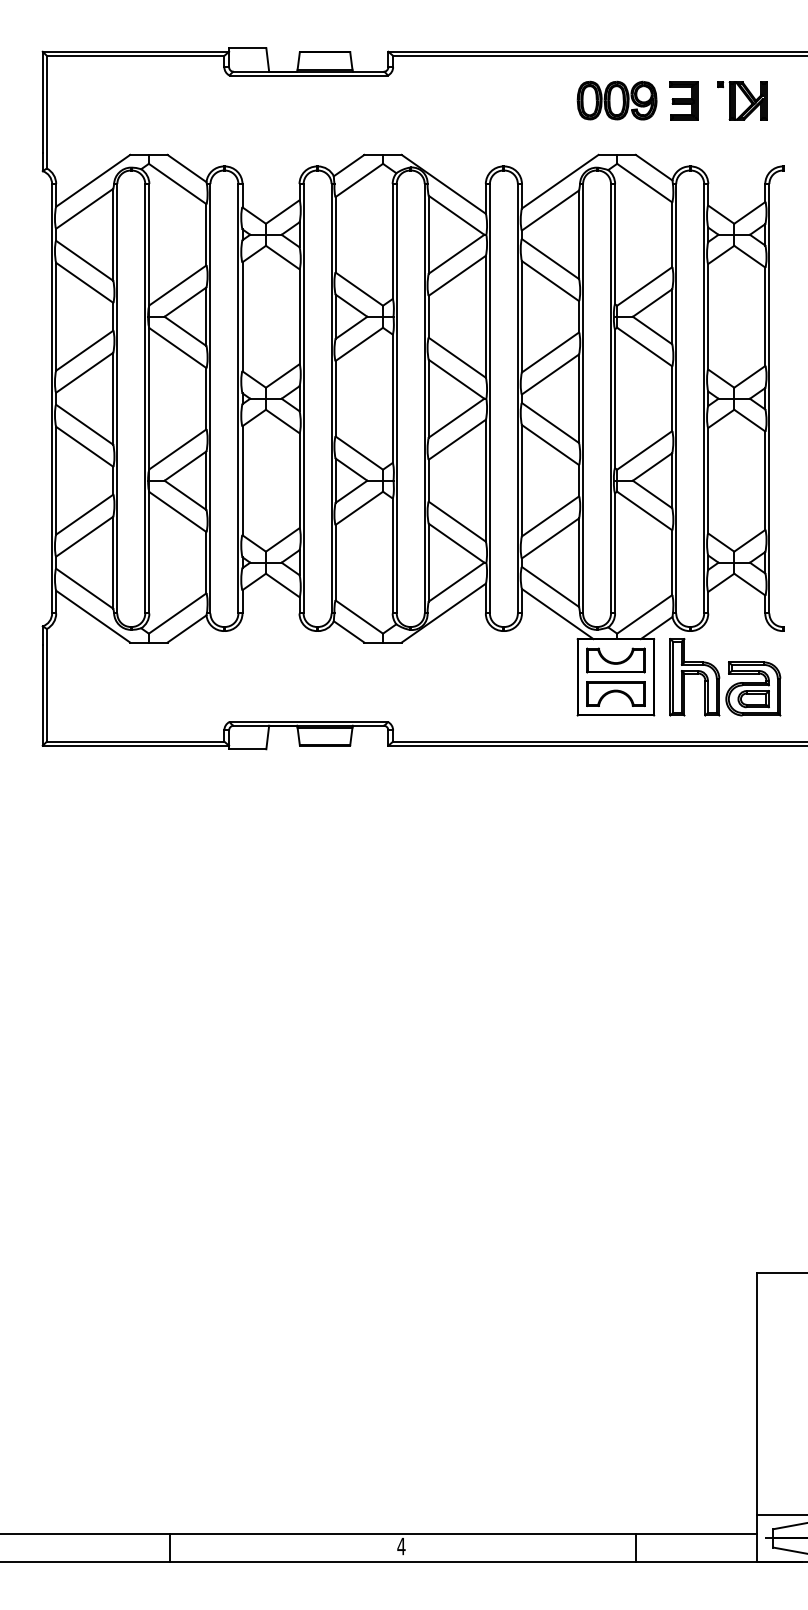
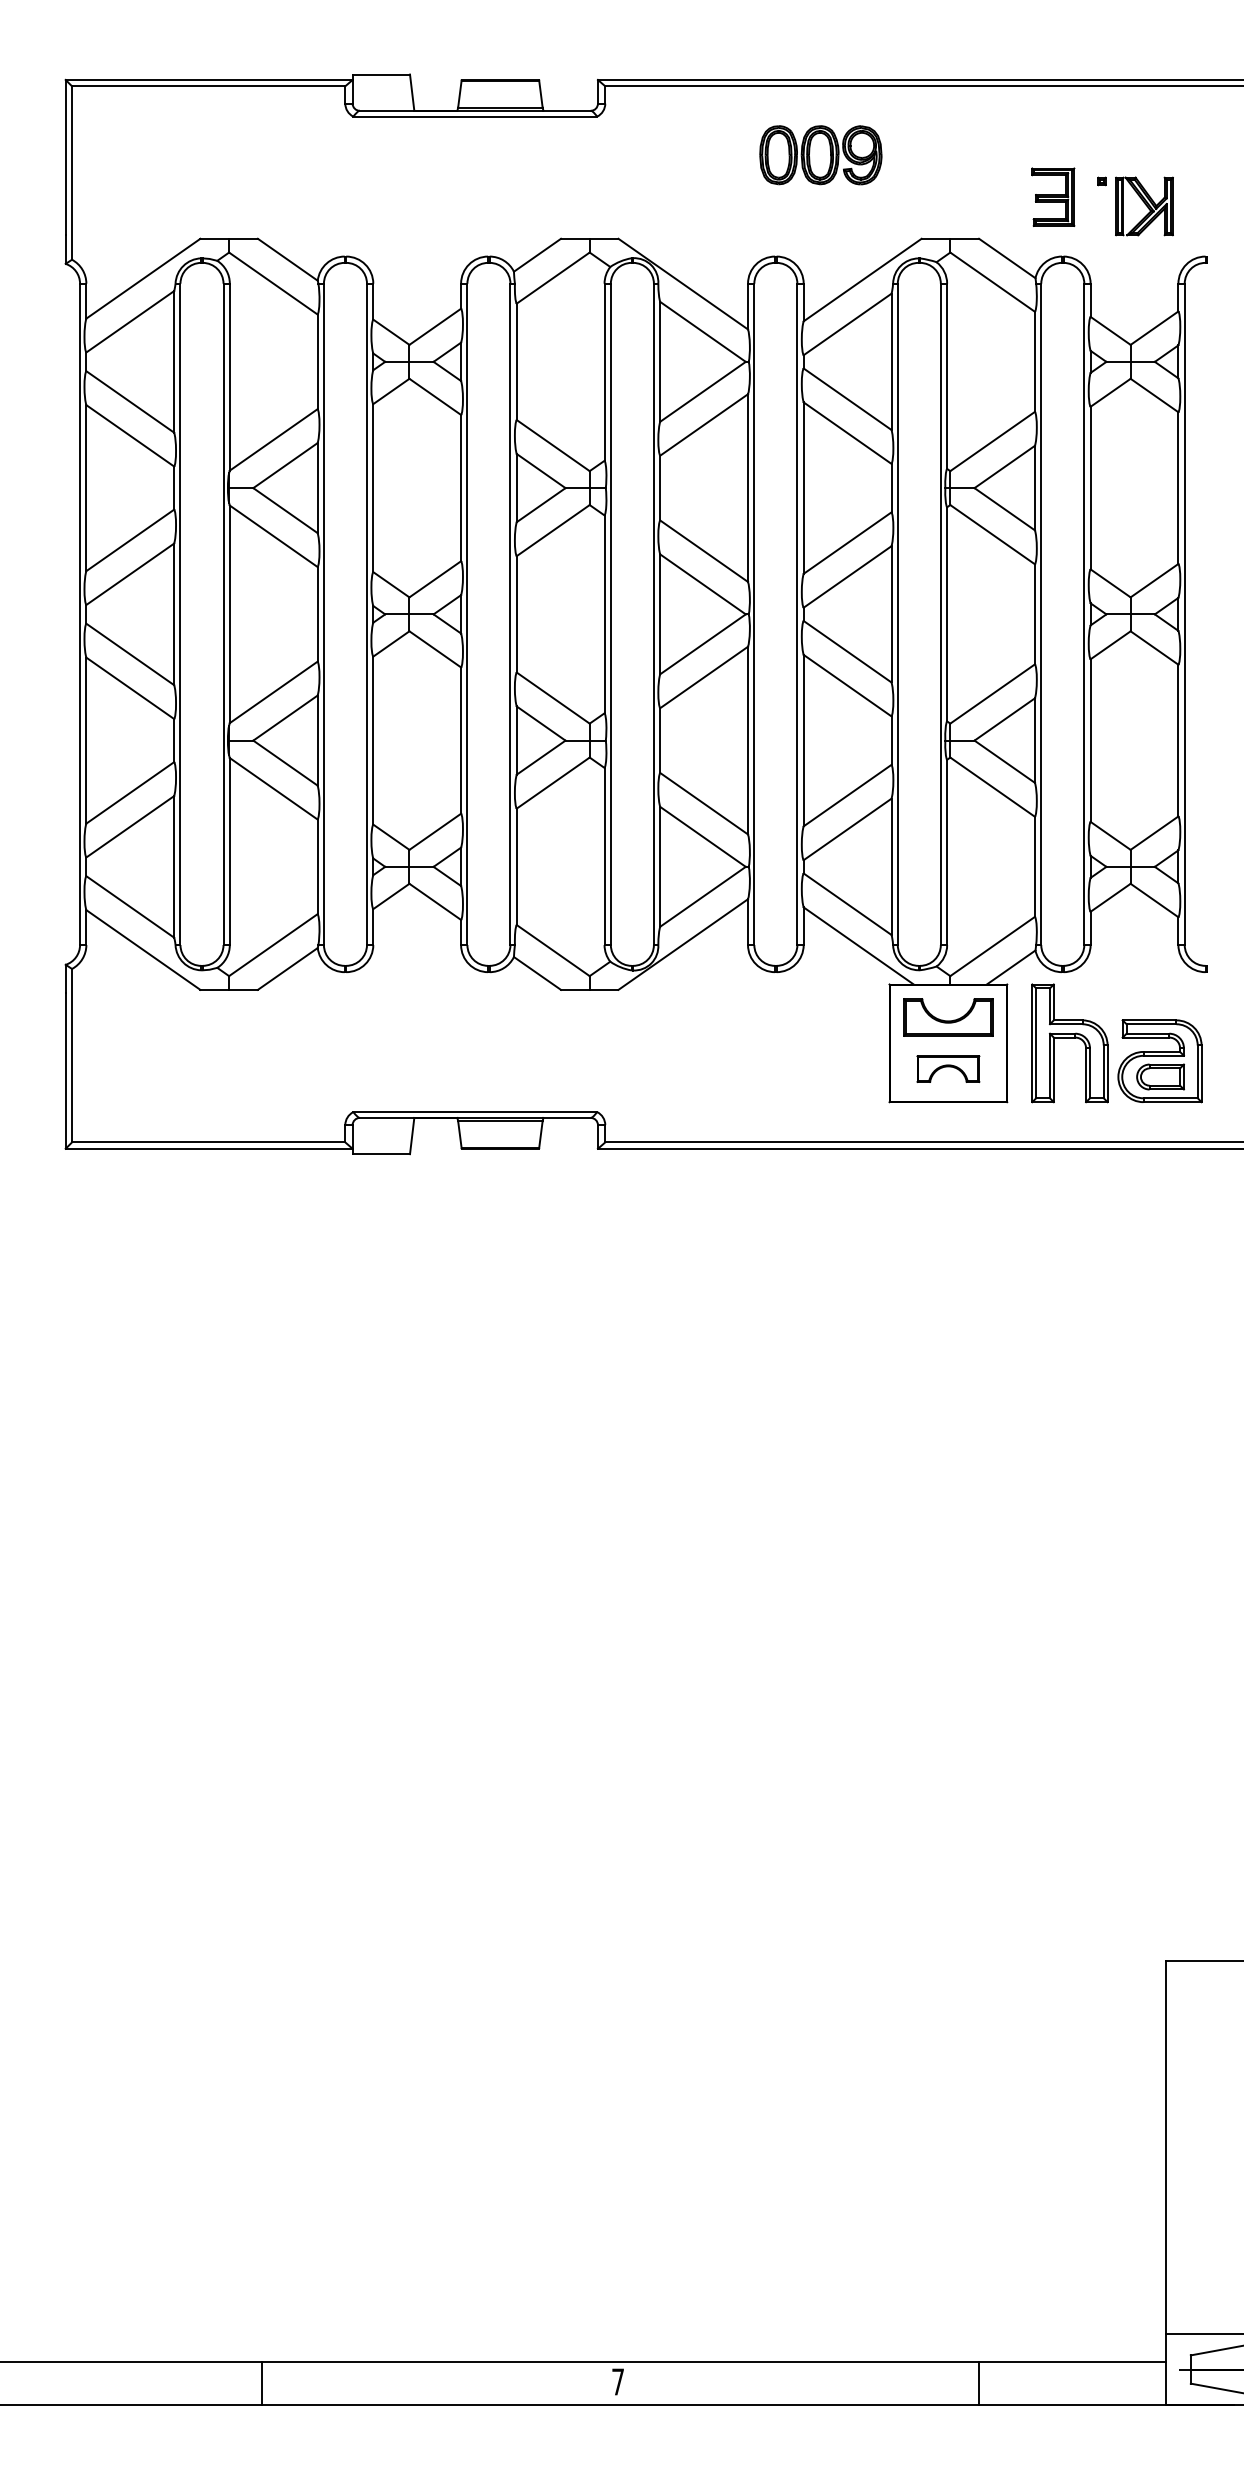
part: (616, 100) -> (819, 154), moved
part: (683, 100) -> (1052, 196), moved
part: (742, 100) -> (1135, 205), moved
part: (615, 693) -> (947, 1068), size x0.7
text: (401, 1546) -> (618, 2381), 4 -> 7

